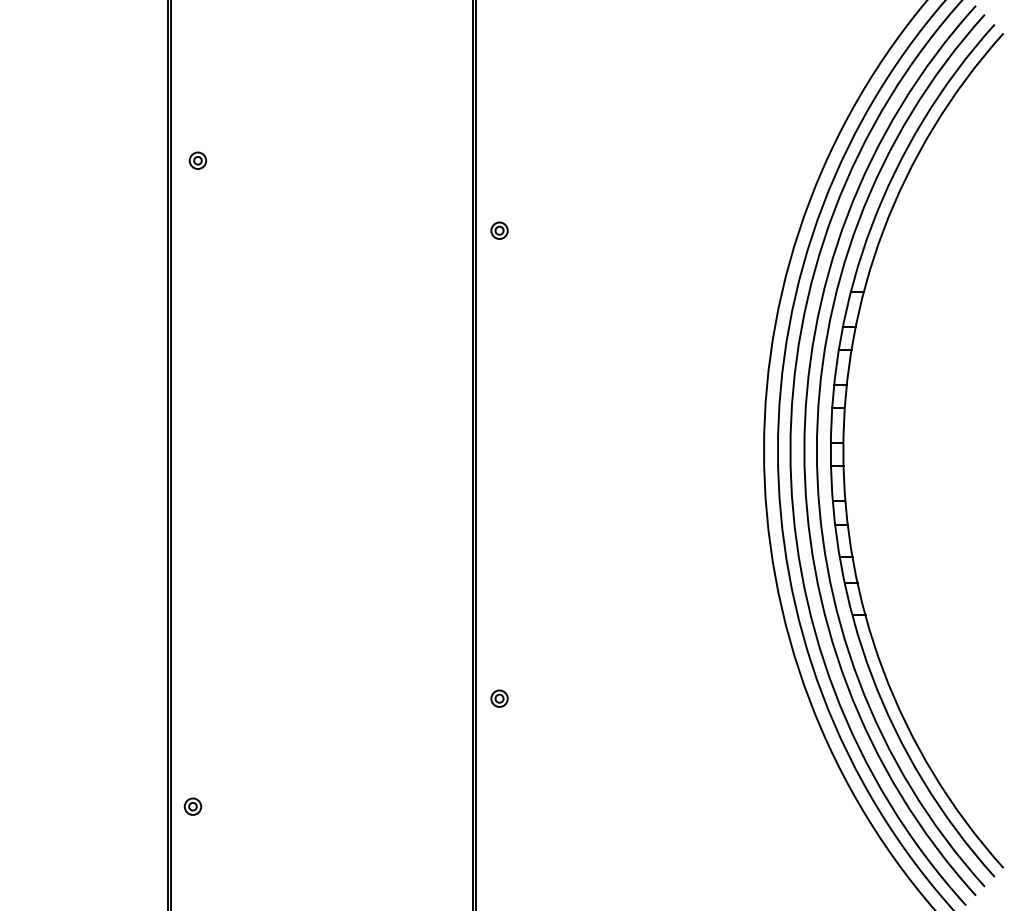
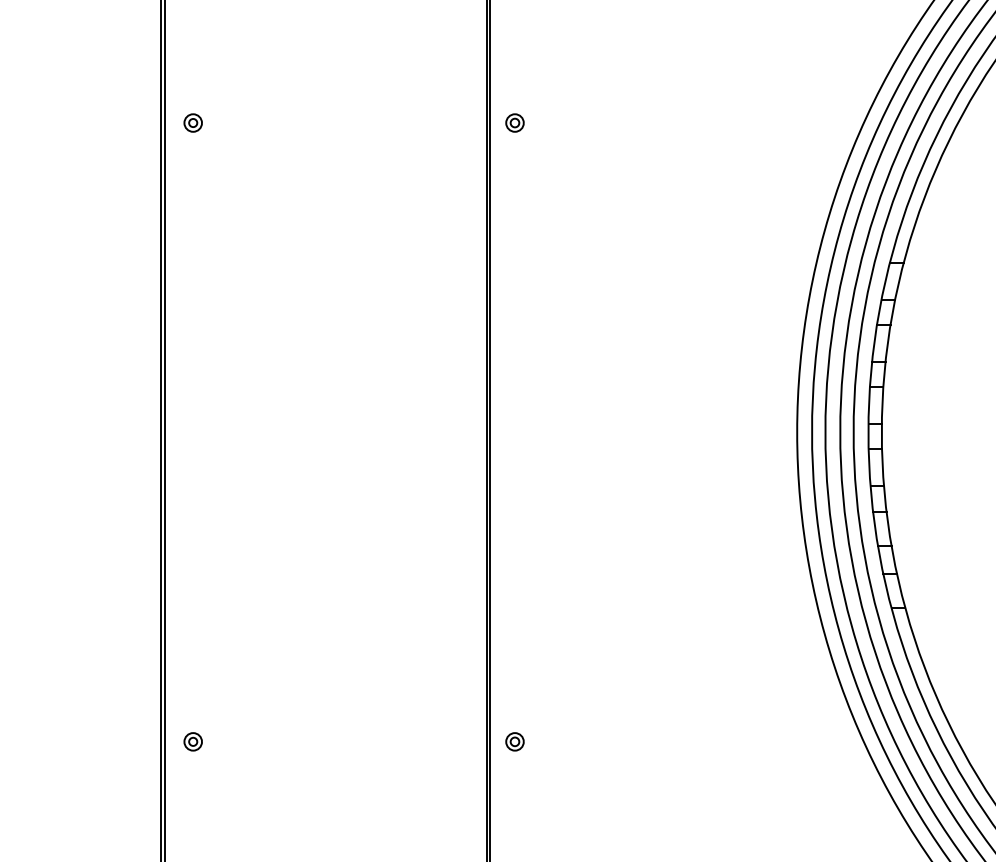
part: (499, 230) -> (514, 122), moved
part: (499, 698) -> (514, 741), moved
part: (192, 806) -> (192, 741), moved

